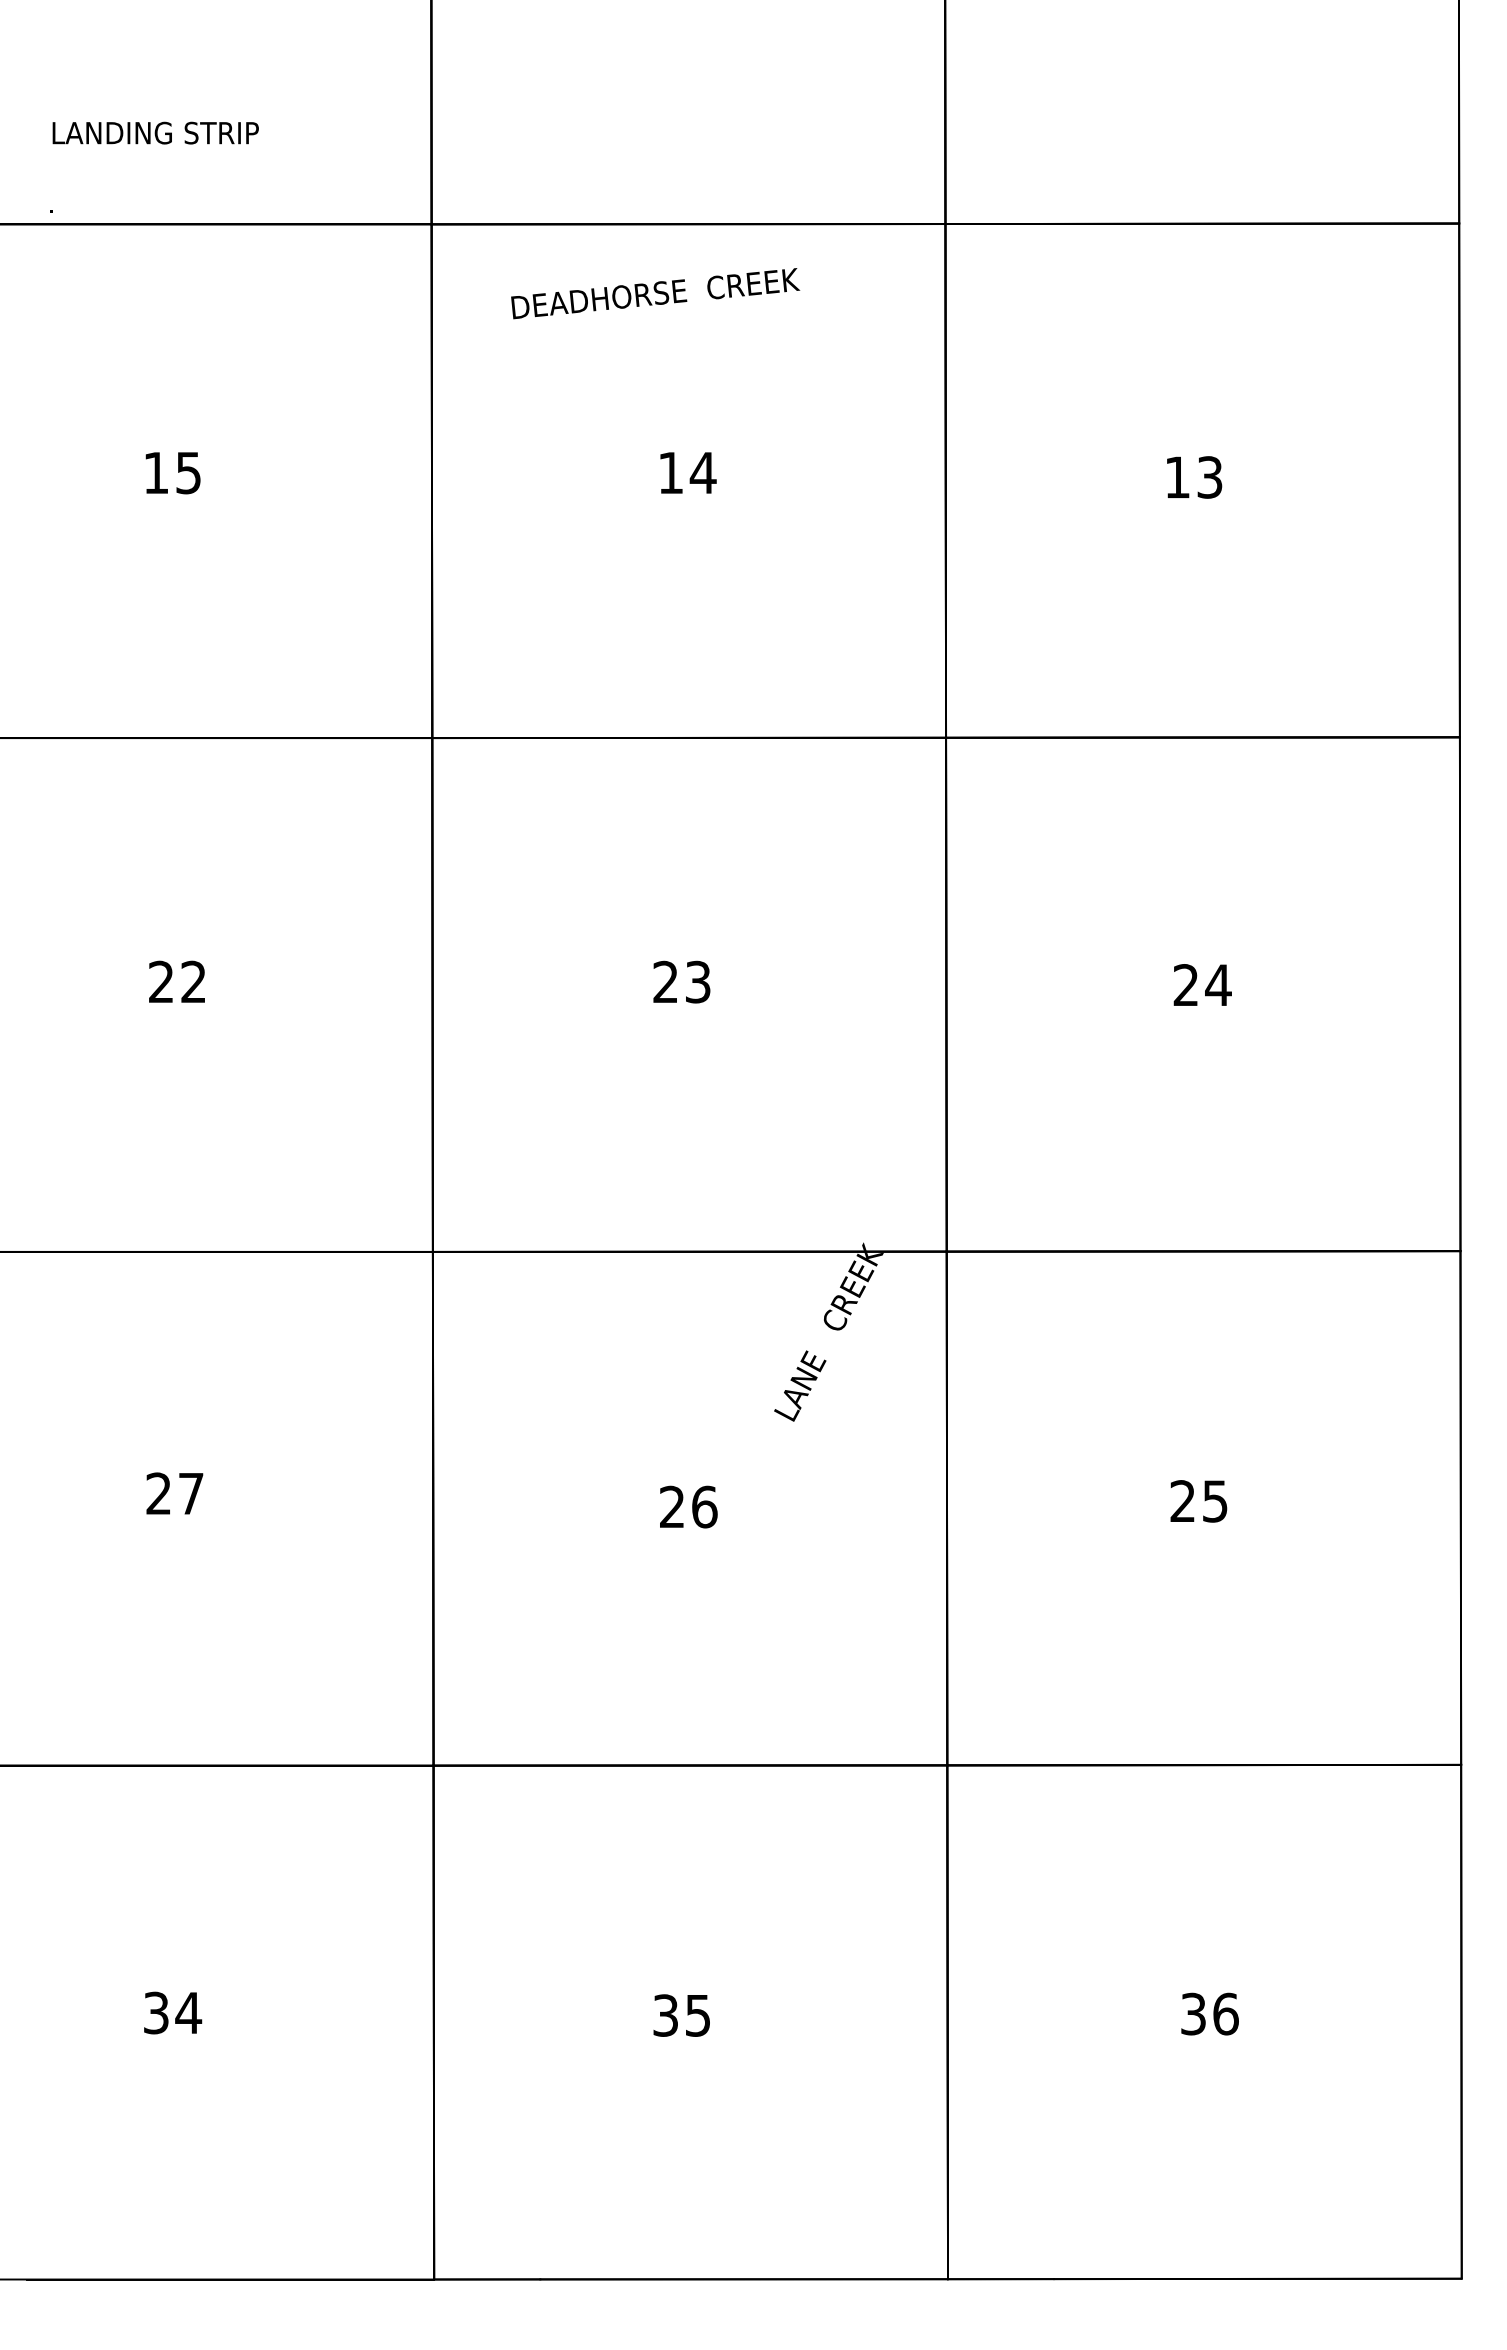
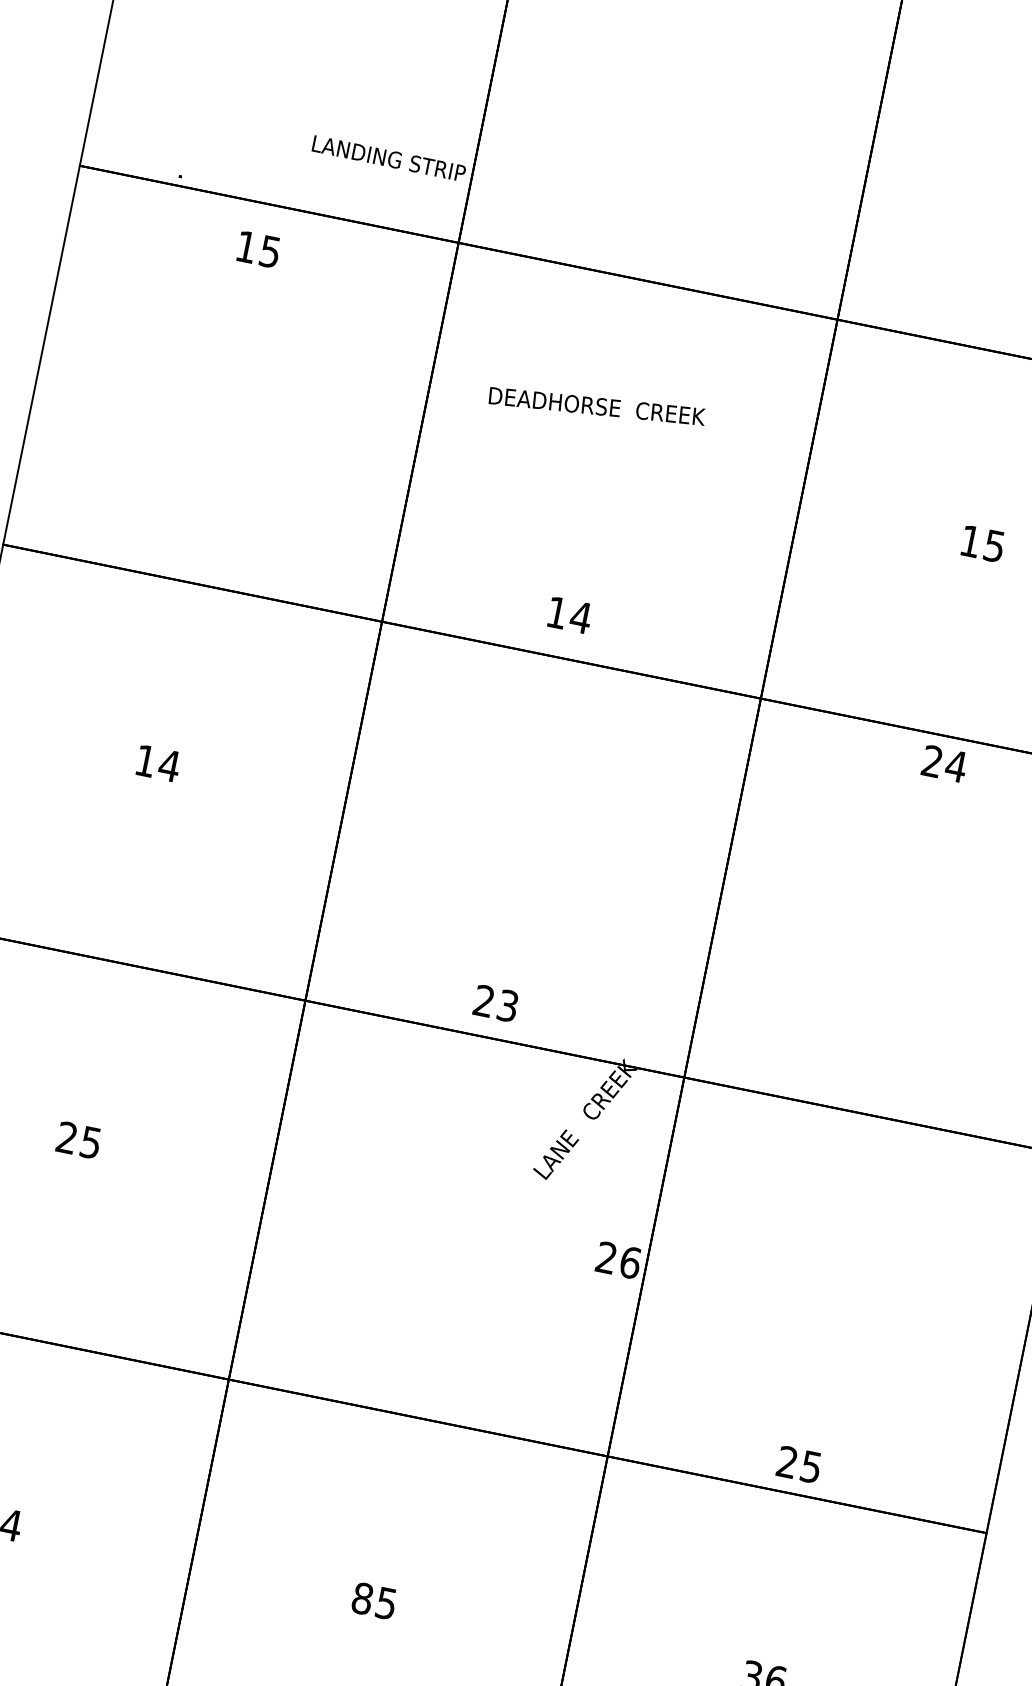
text: (155, 132) -> (389, 158), moved
text: (655, 293) -> (597, 406), moved
text: (688, 472) -> (570, 615), moved
text: (172, 473) -> (258, 249), moved
text: (1210, 477) -> (994, 546), 13 -> 15
text: (178, 981) -> (158, 763), 22 -> 14
text: (681, 981) -> (495, 1003), moved
text: (1202, 984) -> (944, 763), moved
text: (191, 1494) -> (91, 1143), 27 -> 25
text: (1198, 1501) -> (798, 1464), moved
text: (688, 1506) -> (618, 1259), moved
text: (665, 2015) -> (362, 1598), 35 -> 85

